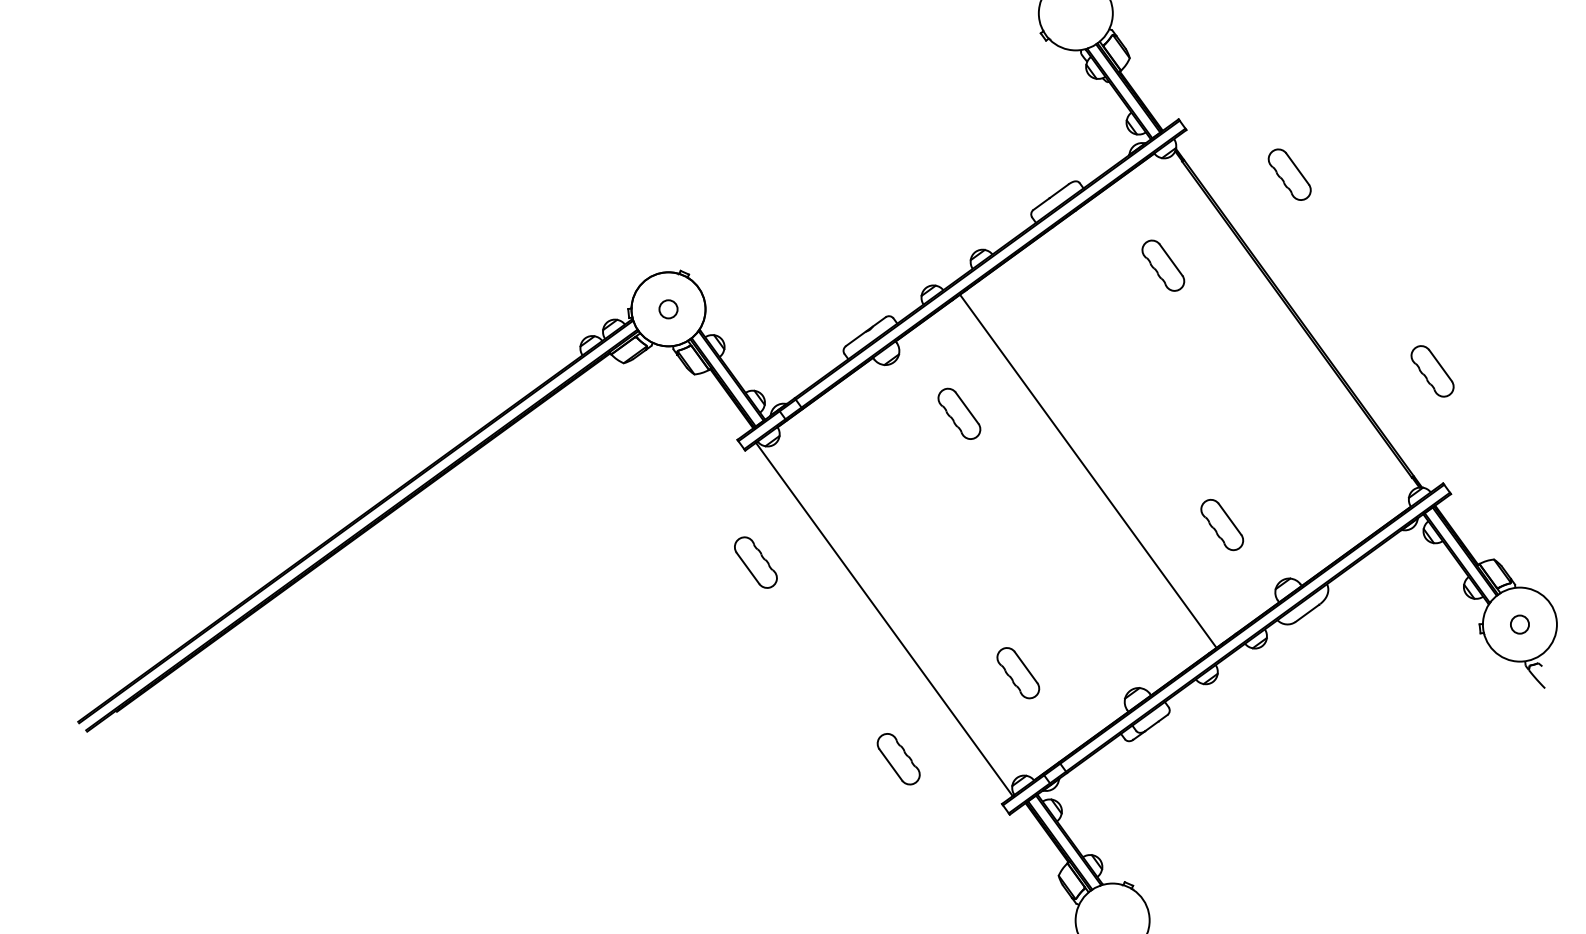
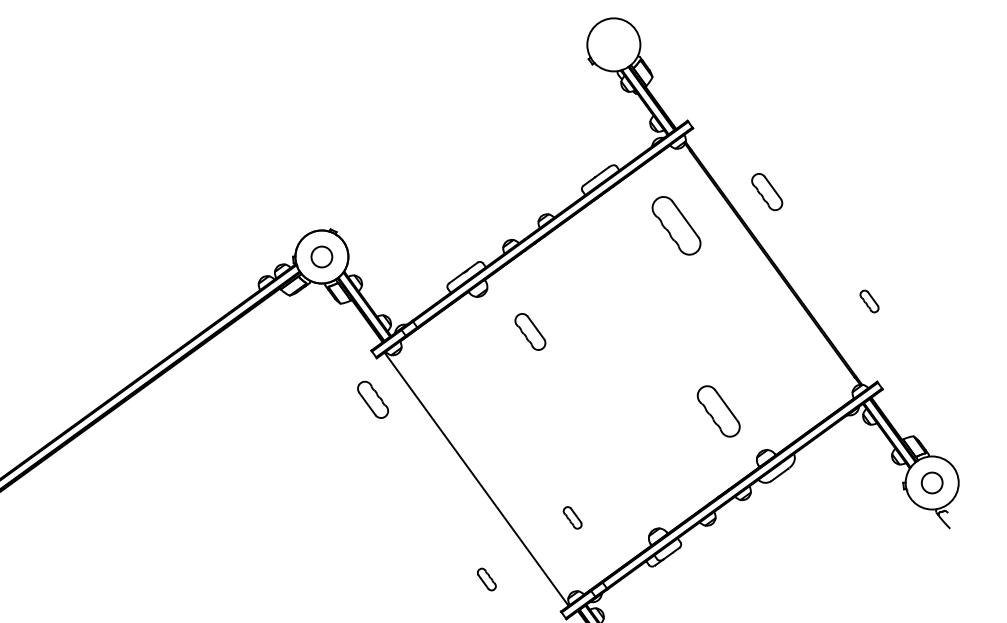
part: (1289, 174) -> (767, 191), moved
part: (1163, 265) -> (676, 225), size x1.6
circle: (668, 309) -> (321, 257), size x1.6
part: (1432, 371) -> (869, 301), size x0.6
line: (1088, 470) -> (622, 372), removed
part: (1222, 525) -> (718, 411), size x1.4
part: (755, 562) -> (372, 399), moved
circle: (1519, 624) -> (931, 482), size x1.6
part: (1018, 673) -> (572, 518), size x0.6
part: (898, 759) -> (486, 579), size x0.6

